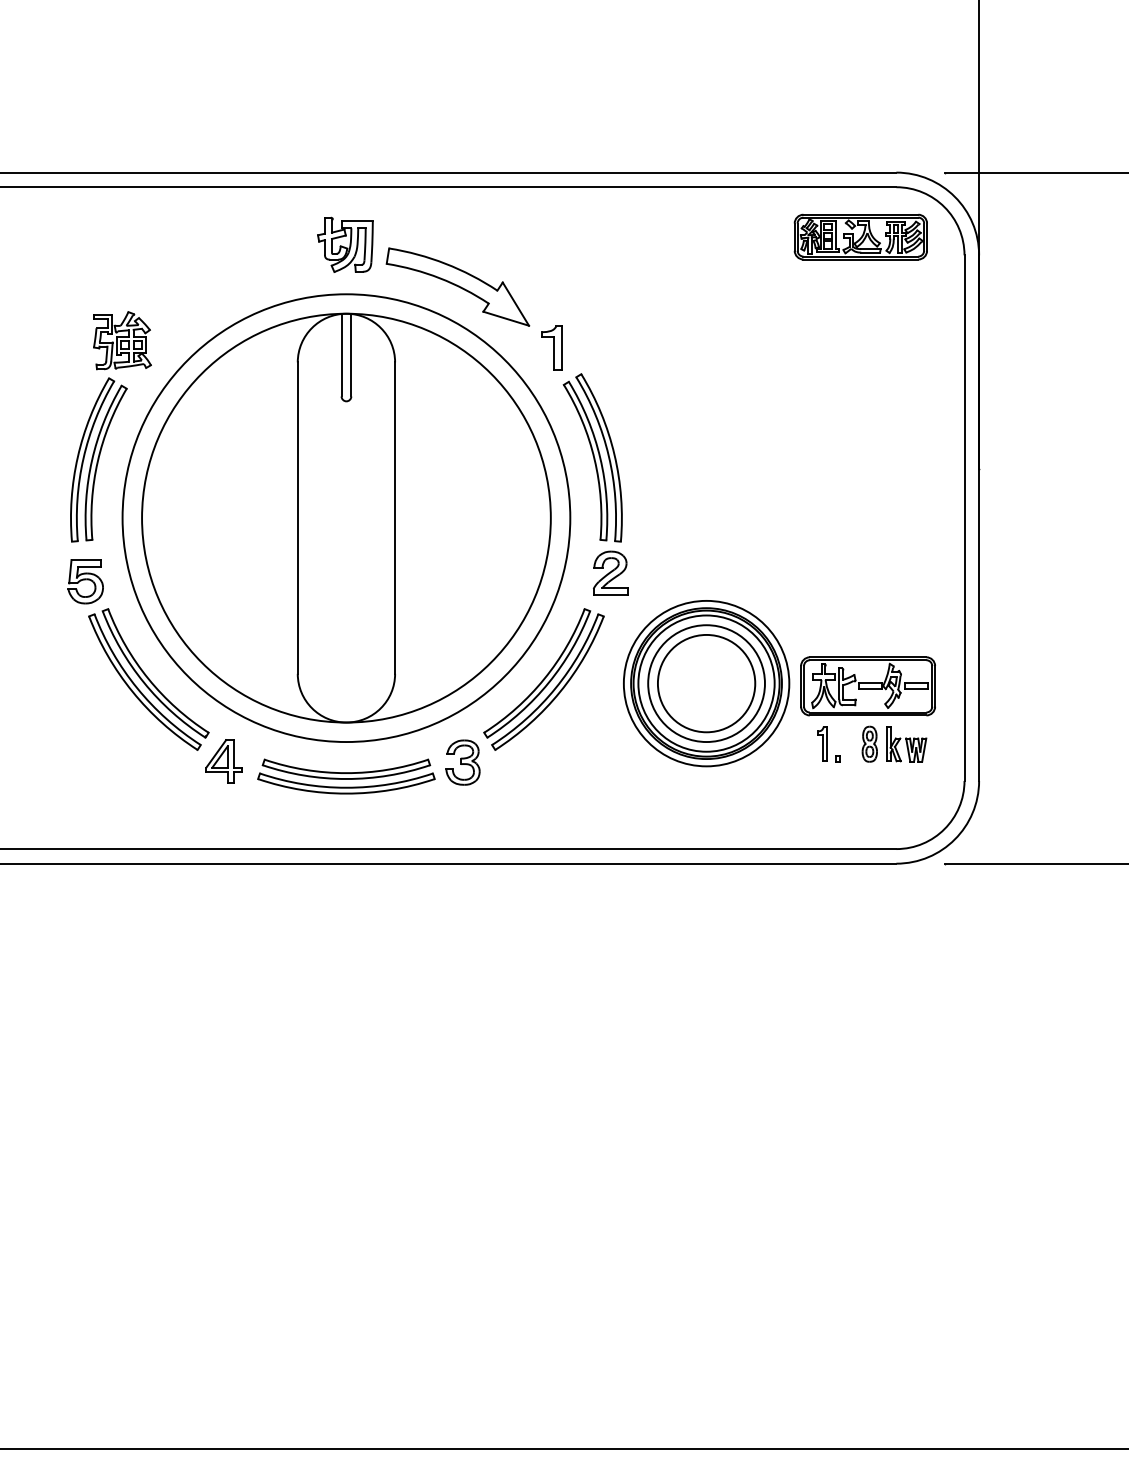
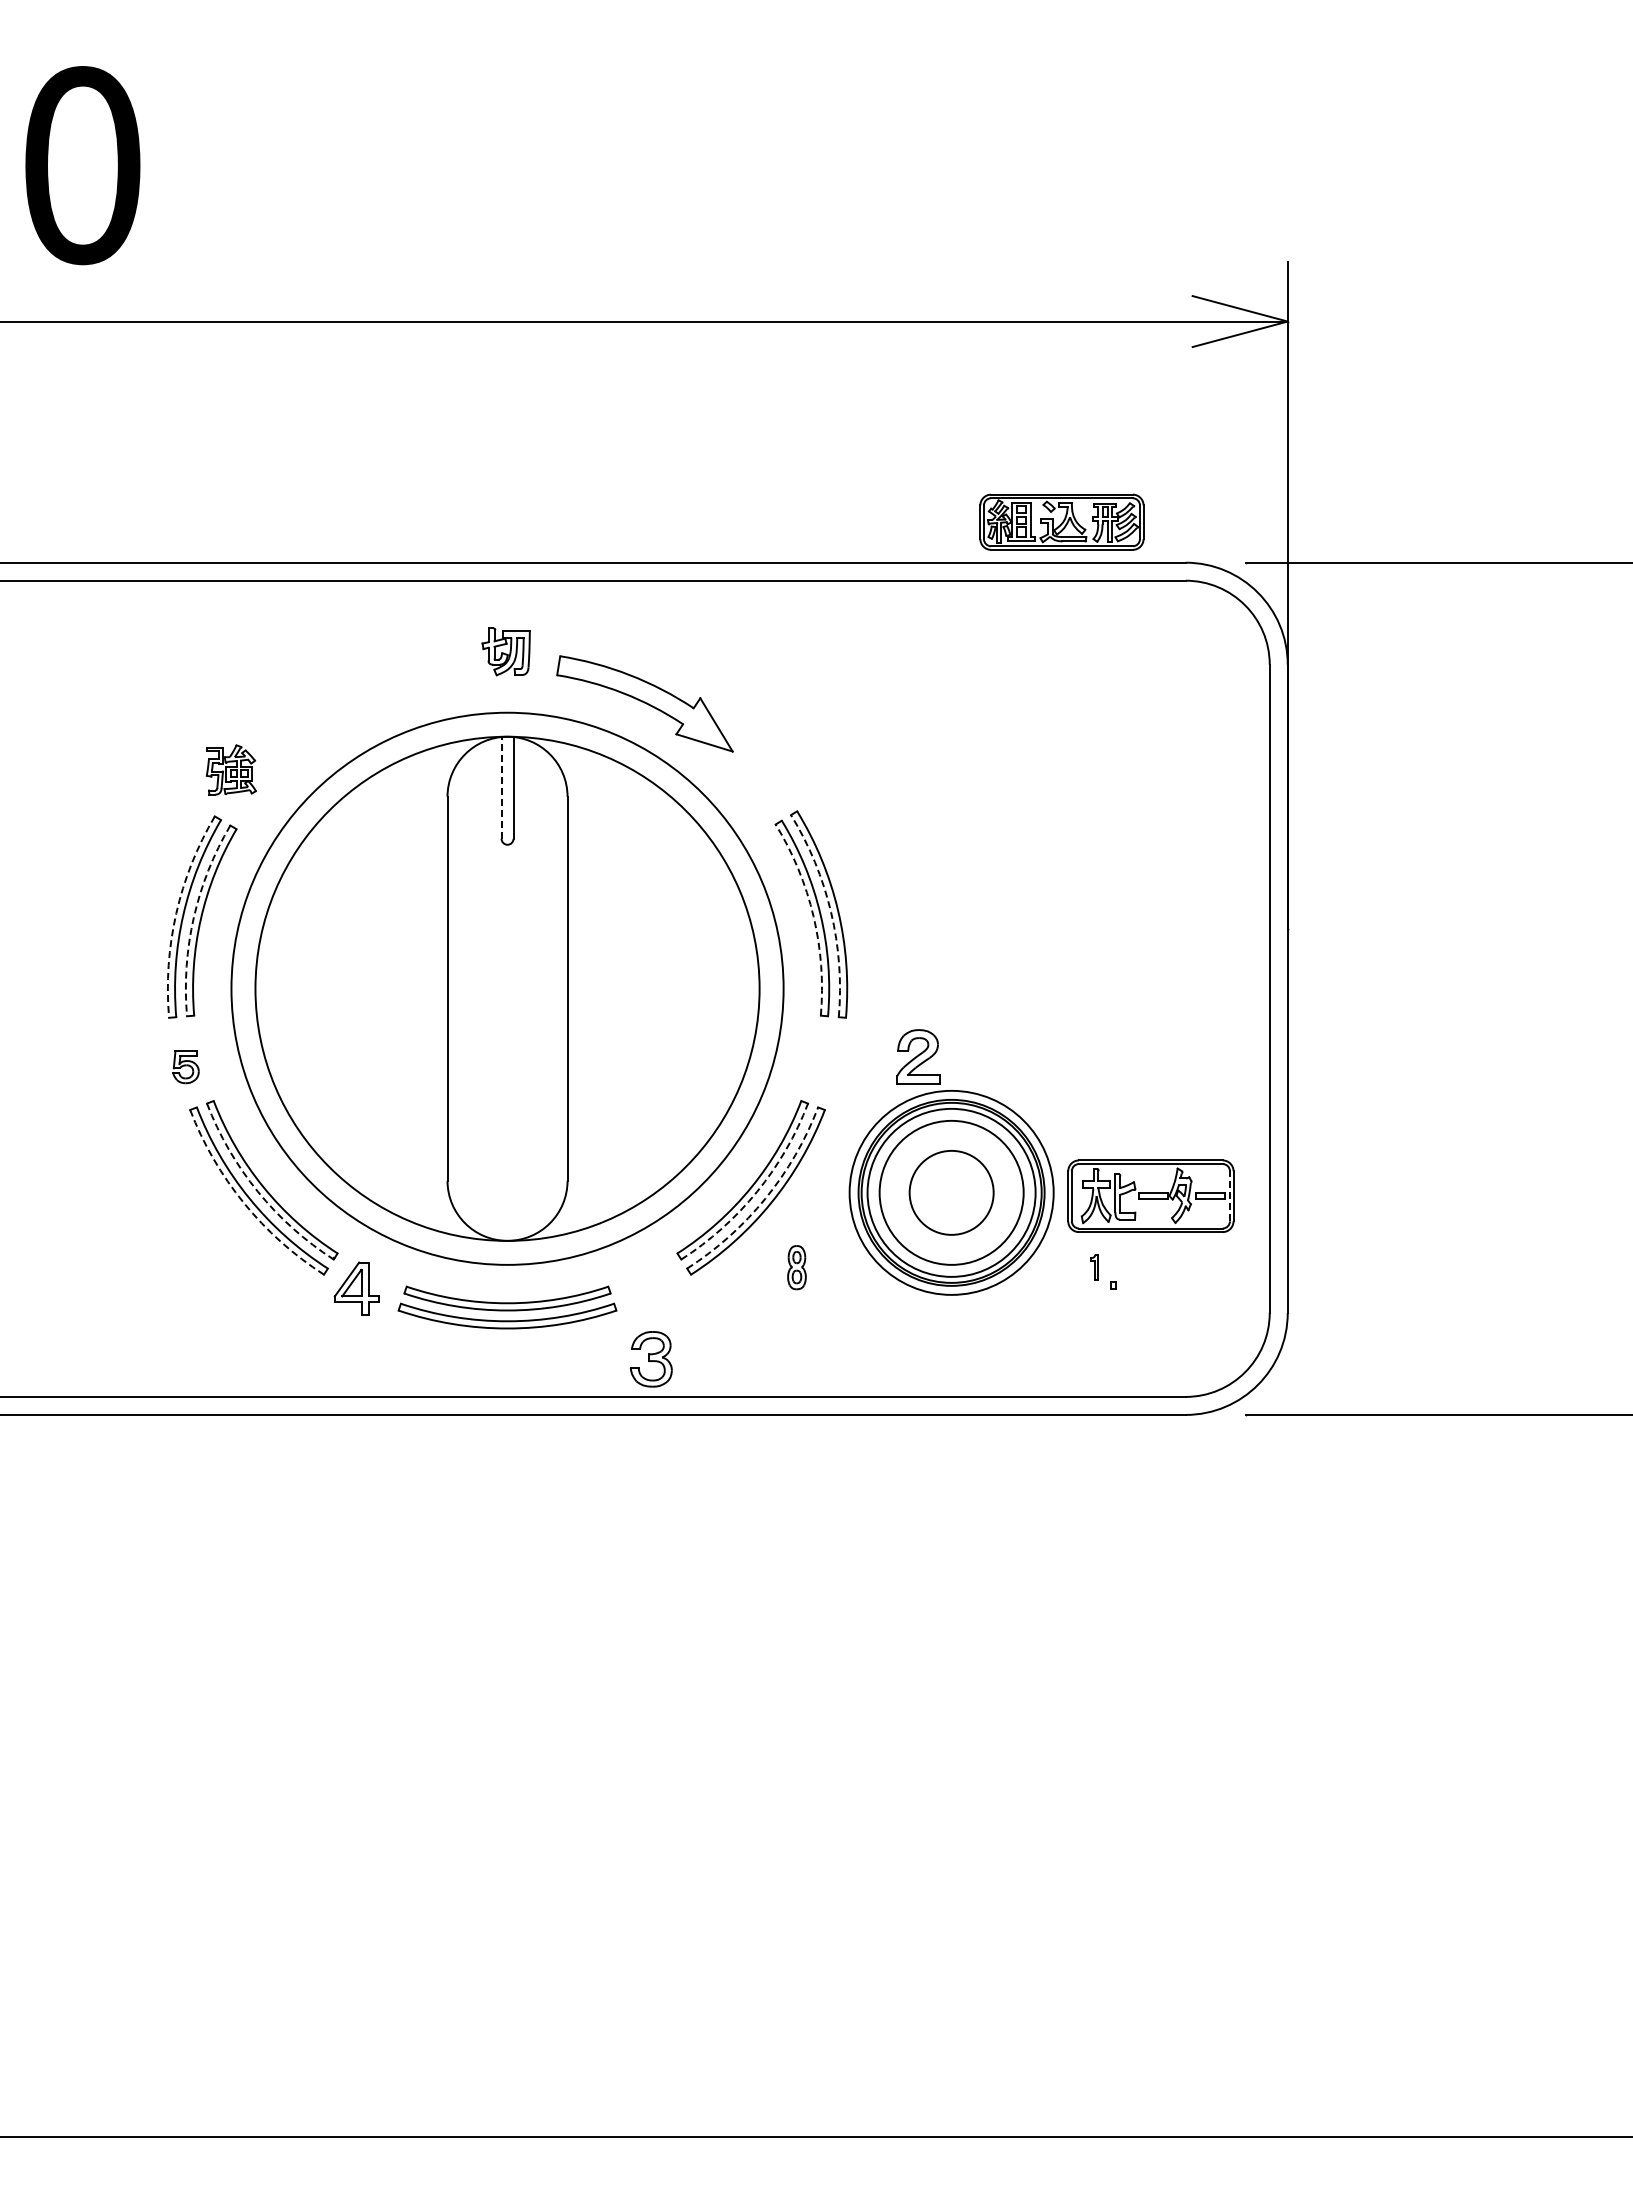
part: (860, 236) -> (1061, 521), moved
part: (344, 244) -> (505, 651), size x0.7
part: (122, 340) -> (231, 769), size x0.7
part: (551, 347) -> (760, 778), removed
line: (341, 354) -> (501, 787), solid -> dashed
arc: (609, 456) -> (831, 912), solid -> dashed
arc: (78, 457) -> (176, 913), solid -> dashed
arc: (594, 459) -> (813, 916), solid -> dashed
arc: (91, 460) -> (193, 917), solid -> dashed
part: (610, 573) -> (918, 1056), moved
part: (85, 581) -> (185, 1066), size x0.6
arc: (143, 682) -> (257, 1191), solid -> dashed
arc: (549, 682) -> (757, 1191), solid -> dashed
circle: (706, 683) -> (951, 1192), size x0.7
line: (931, 685) -> (1229, 1195), solid -> dashed
arc: (555, 688) -> (765, 1198), solid -> dashed
arc: (132, 692) -> (243, 1203), solid -> dashed
part: (822, 744) -> (1094, 1267), size x0.6
part: (869, 744) -> (796, 1267), moved
part: (906, 744) -> (1198, 1267), removed
part: (462, 762) -> (650, 1359), moved

